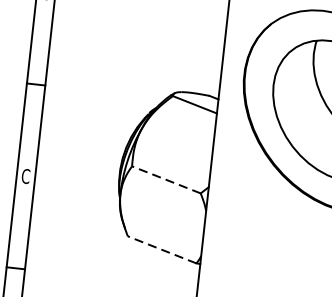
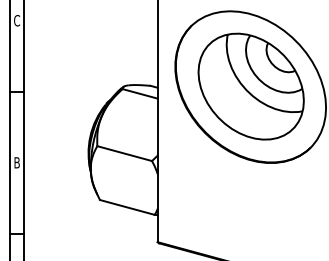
text: (26, 176) -> (17, 162), C -> B
line: (166, 179) -> (124, 153), dashed -> solid
line: (161, 249) -> (126, 207), dashed -> solid

